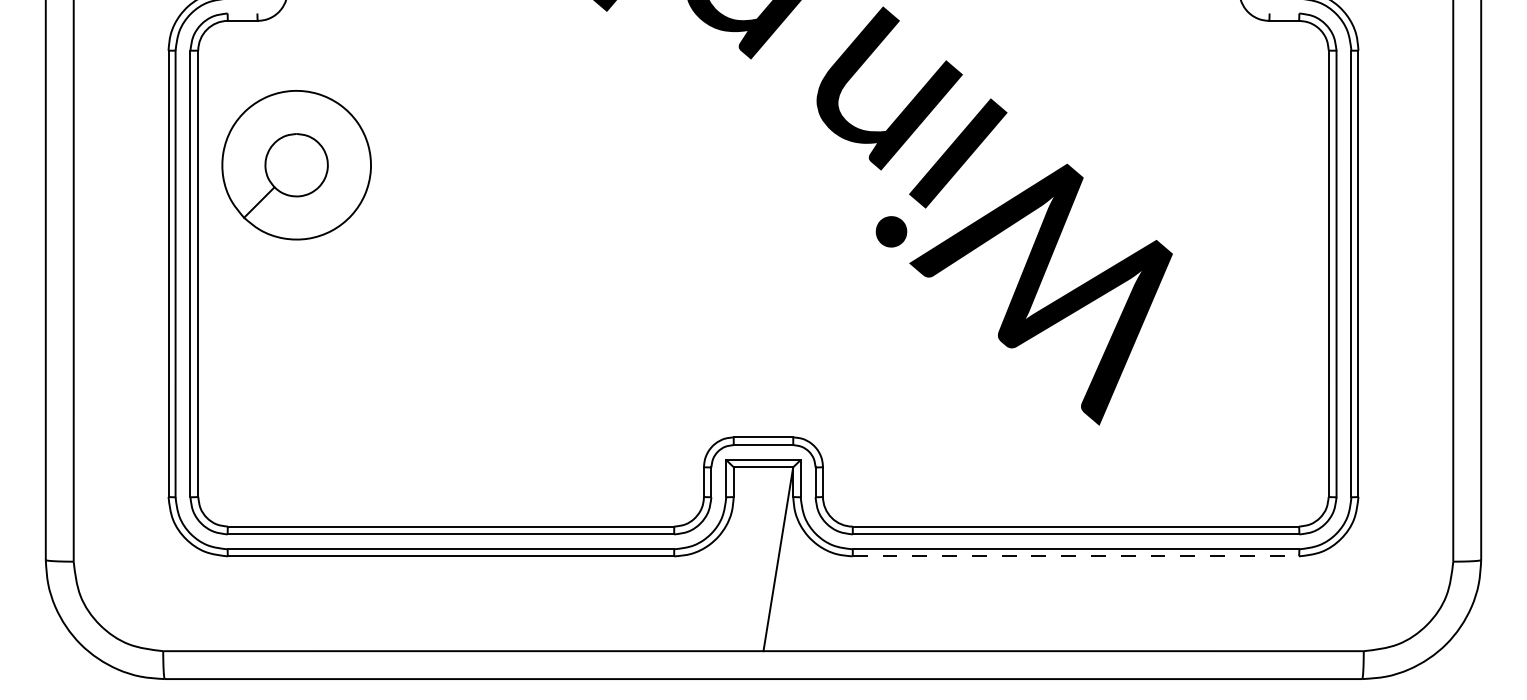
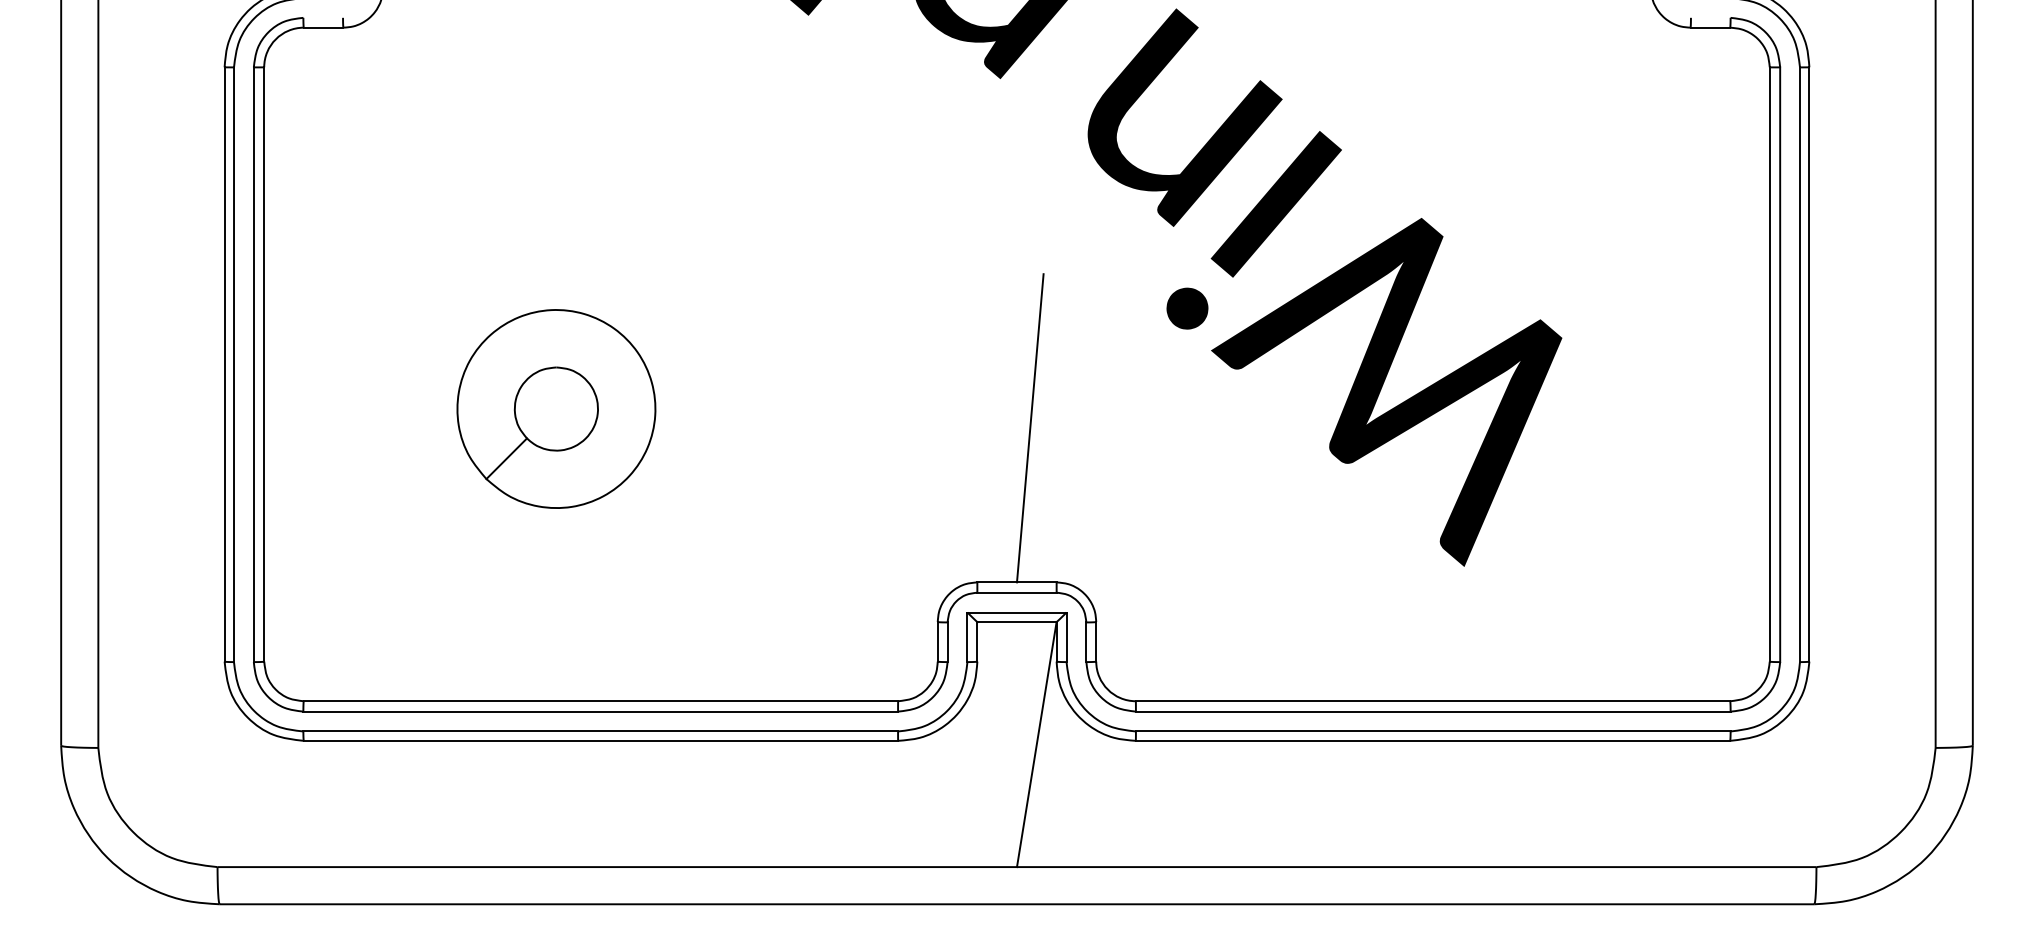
part: (296, 165) -> (556, 409), moved
line: (773, 321) -> (1030, 428), added
line: (1076, 556) -> (1433, 741), dashed -> solid

